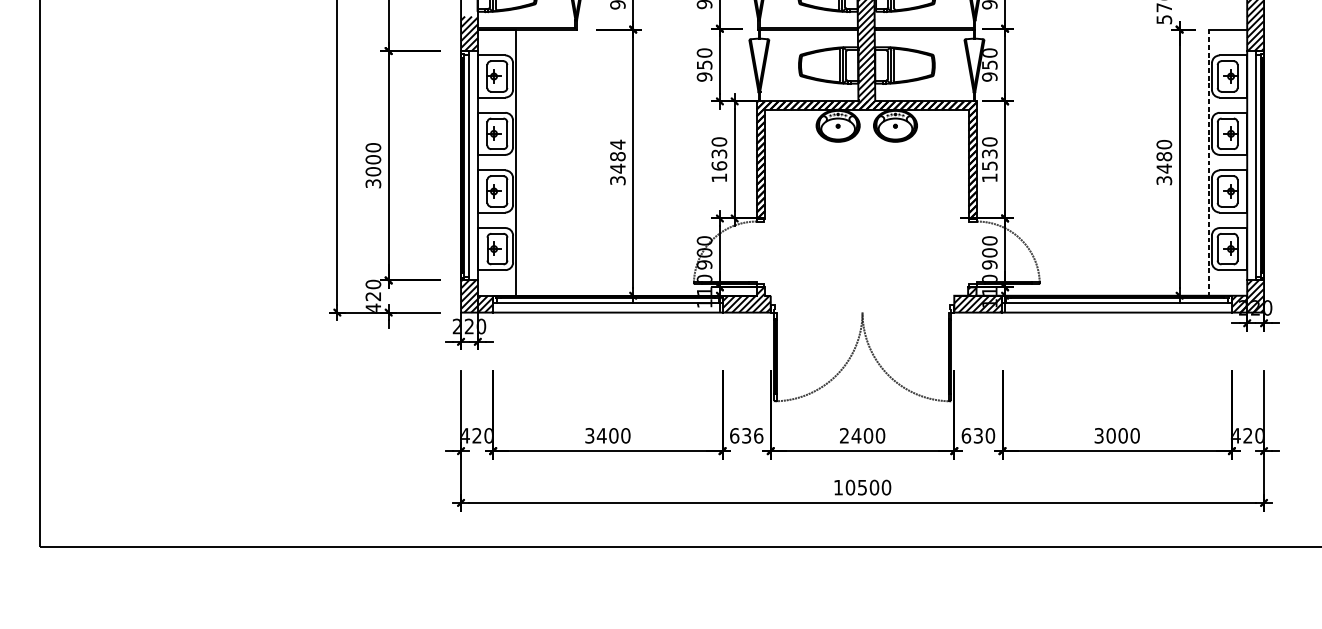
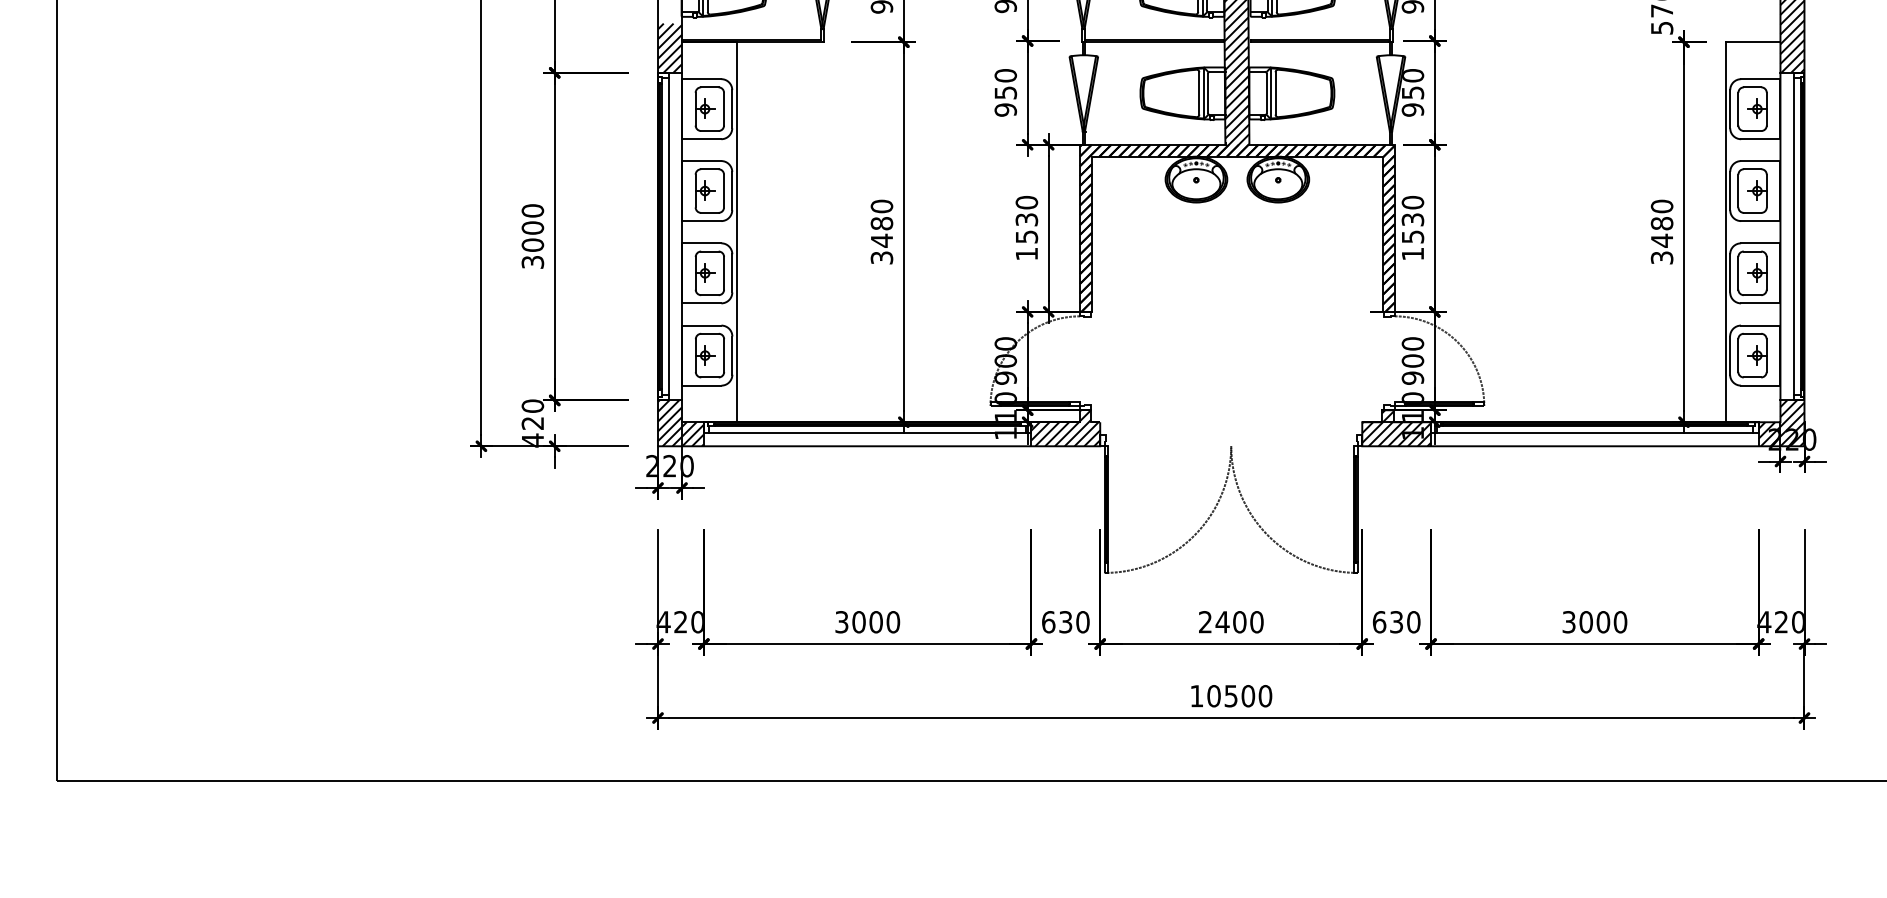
text: (617, 144) -> (881, 206), 3484 -> 3480
line: (1208, 162) -> (1725, 232), dashed -> solid
text: (719, 165) -> (1026, 236), 1630 -> 1530
text: (601, 436) -> (858, 622), 3400 -> 3000
text: (758, 436) -> (1082, 622), 636 -> 630

